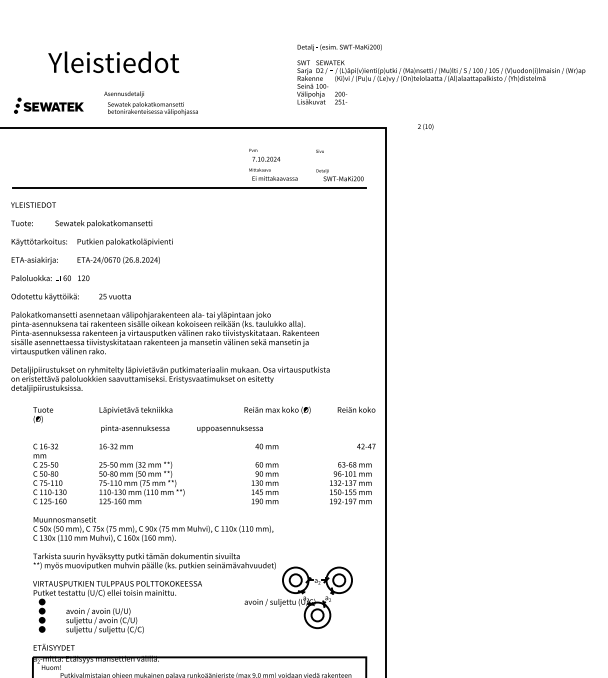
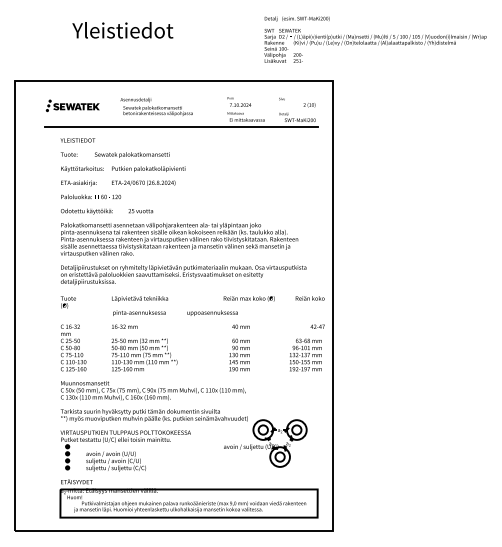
text: (150, 102) -> (156, 106), moved
part: (48, 105) -> (72, 105), moved
text: (425, 127) -> (309, 105), moved
text: (170, 297) -> (183, 211), moved

